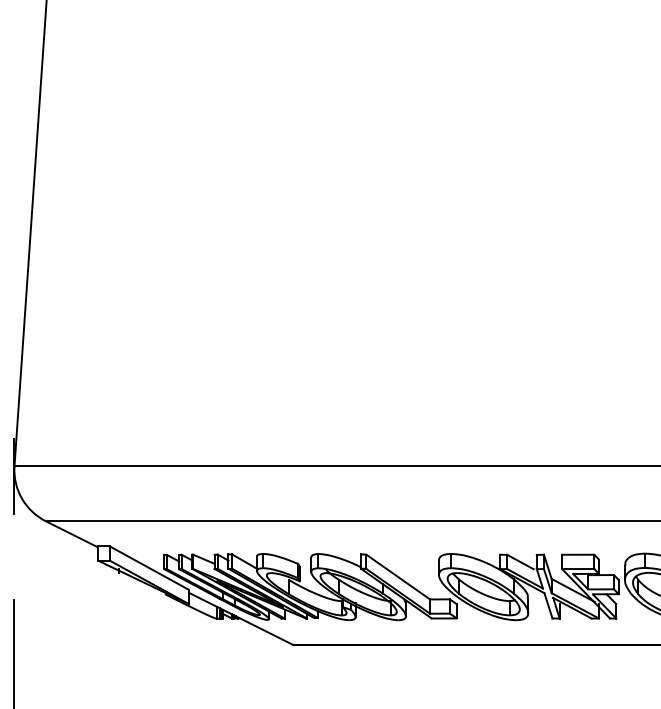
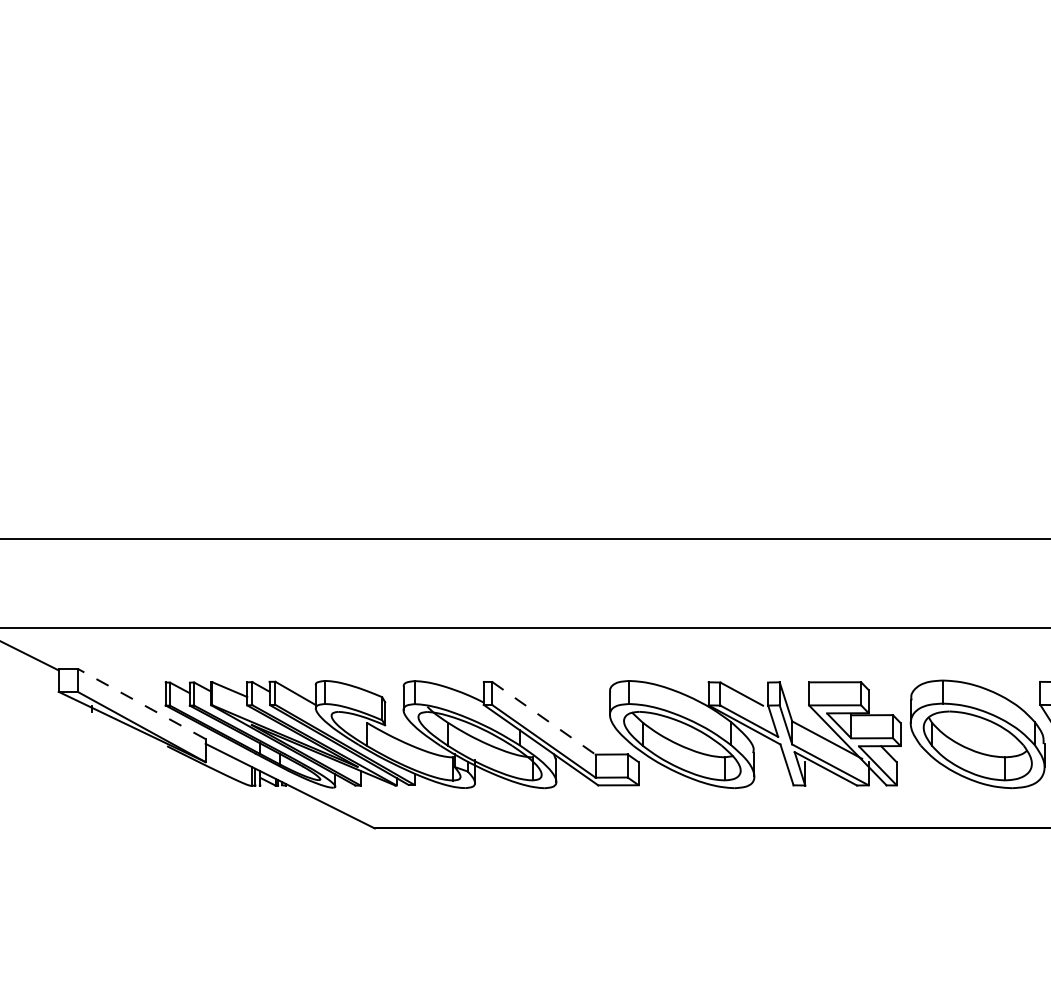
line: (148, 567) -> (140, 702), solid -> dashed
line: (398, 577) -> (544, 719), solid -> dashed

